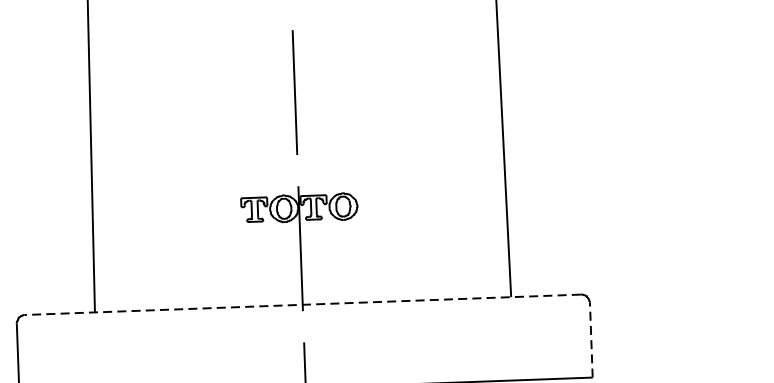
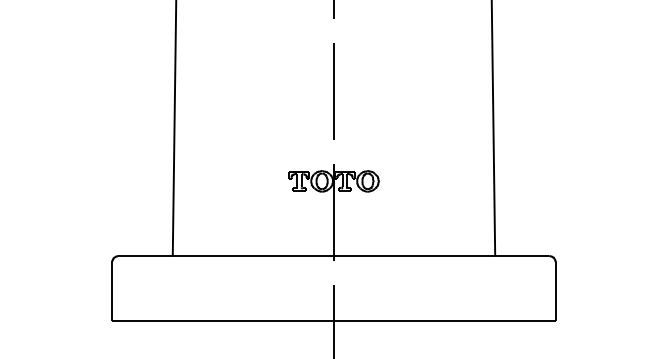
line: (302, 305) -> (333, 256), dashed -> solid
line: (590, 339) -> (555, 291), dashed -> solid

